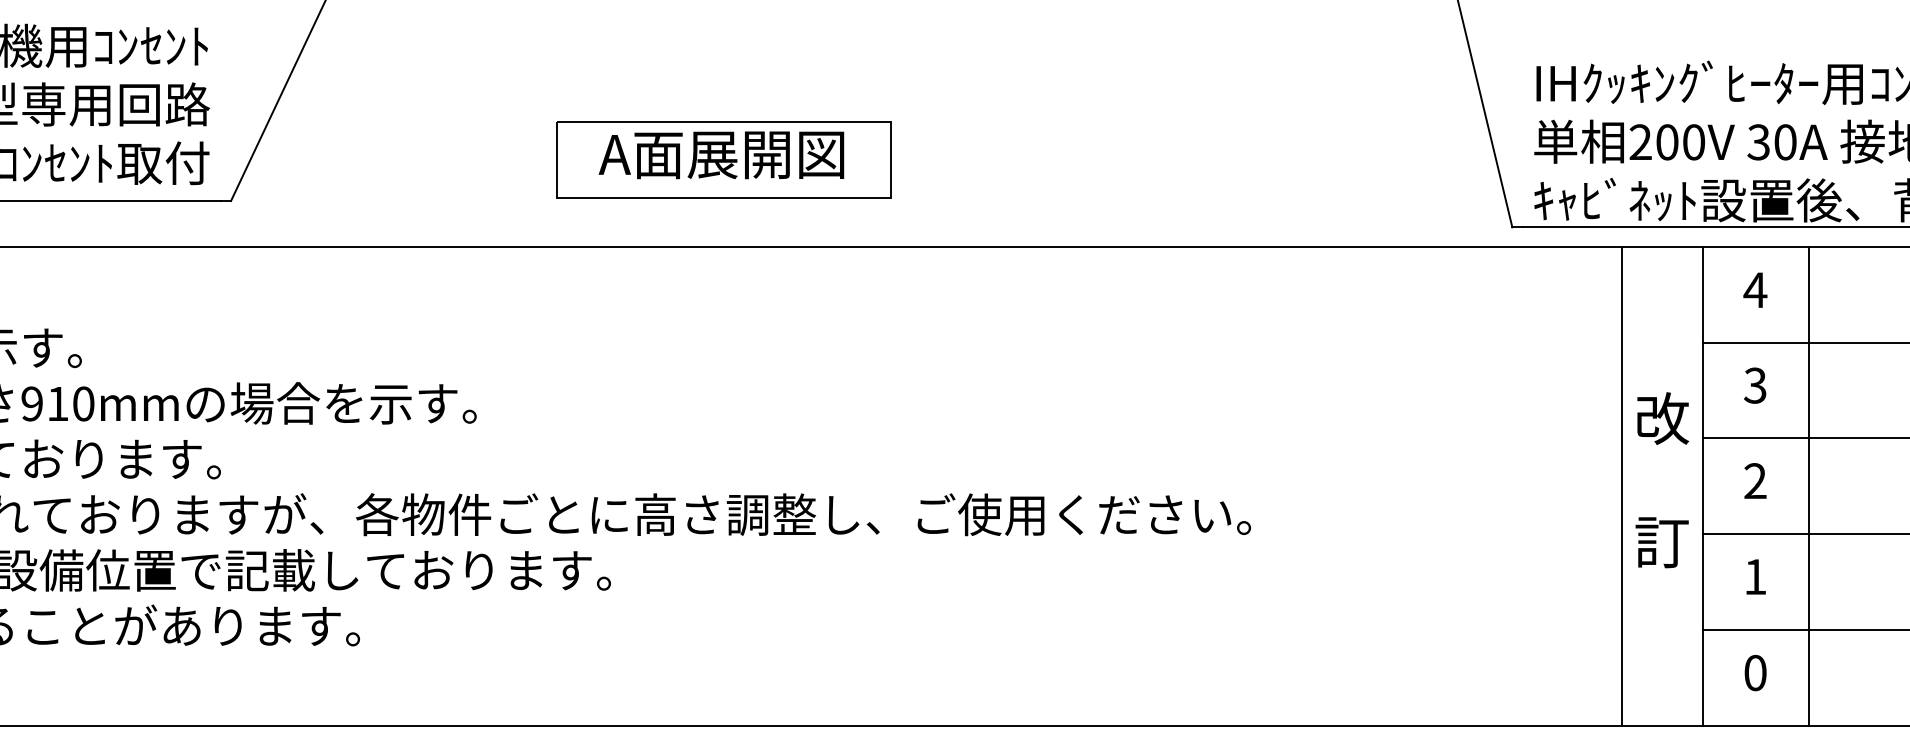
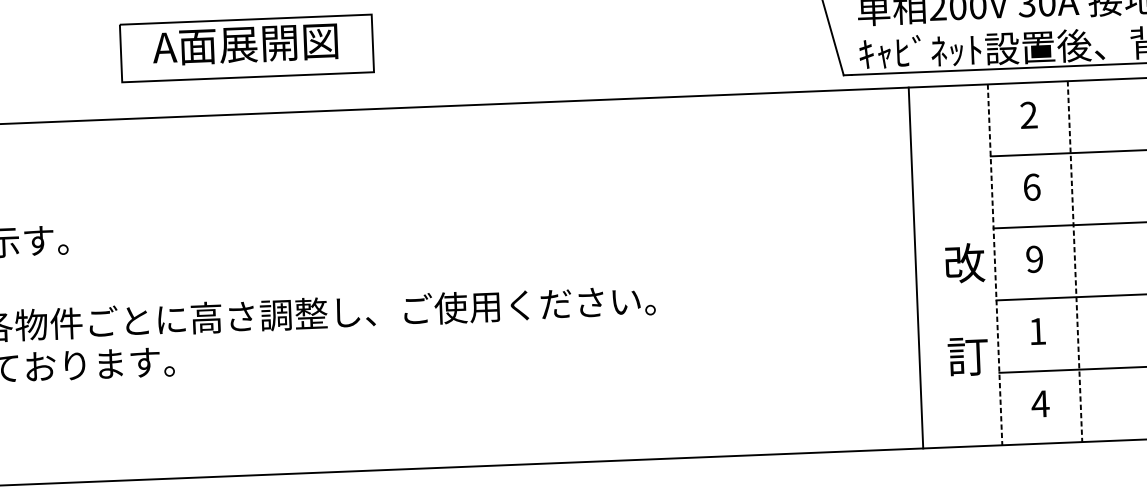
text: (1755, 289) -> (1028, 114), 4 -> 2
text: (1755, 385) -> (1031, 187), 3 -> 6
text: (1662, 480) -> (966, 309), moved
text: (1755, 481) -> (1034, 259), 2 -> 9
line: (1621, 486) -> (915, 268), moved
line: (1702, 486) -> (994, 264), solid -> dashed
line: (1808, 486) -> (1074, 261), solid -> dashed
text: (1755, 672) -> (1040, 403), 0 -> 4

